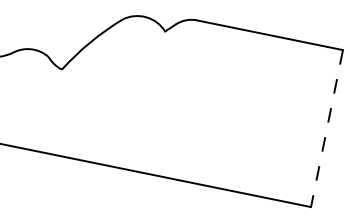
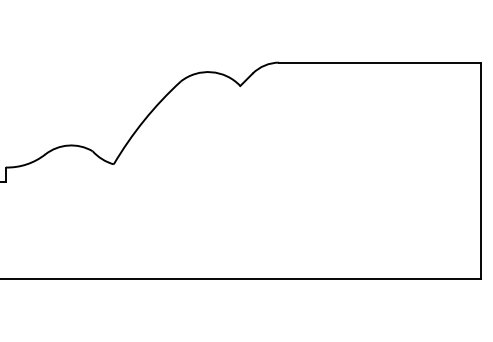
line: (326, 128) -> (480, 171), dashed -> solid

